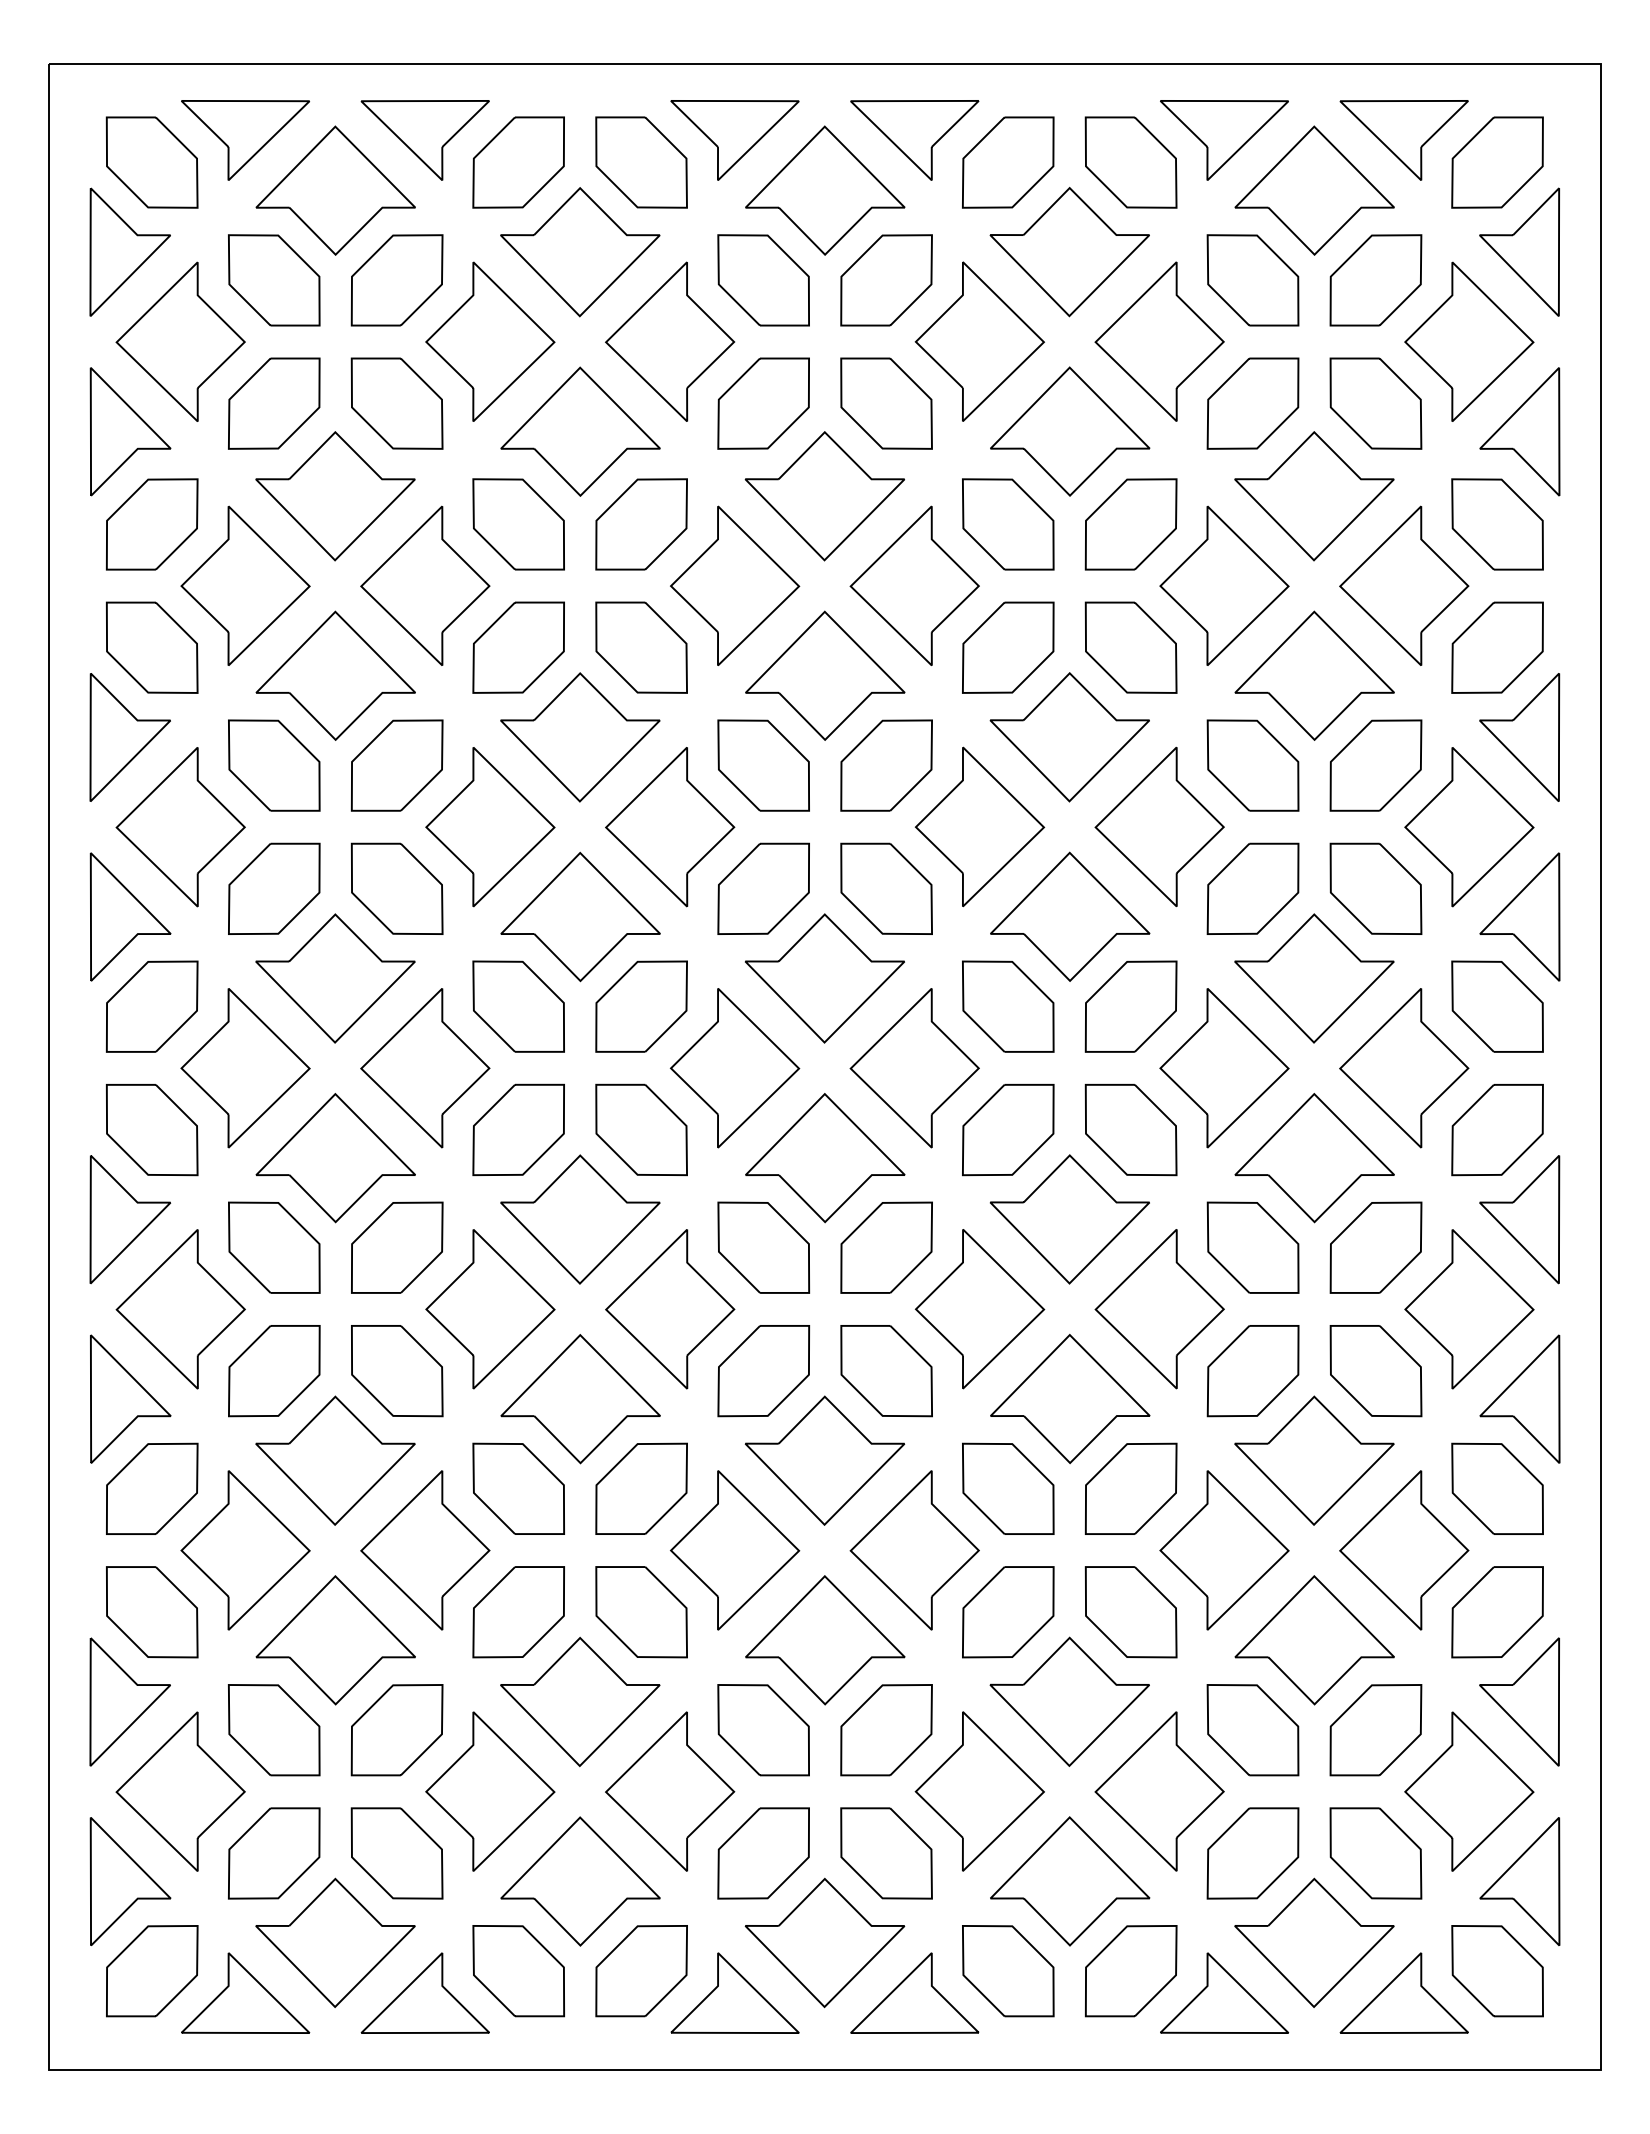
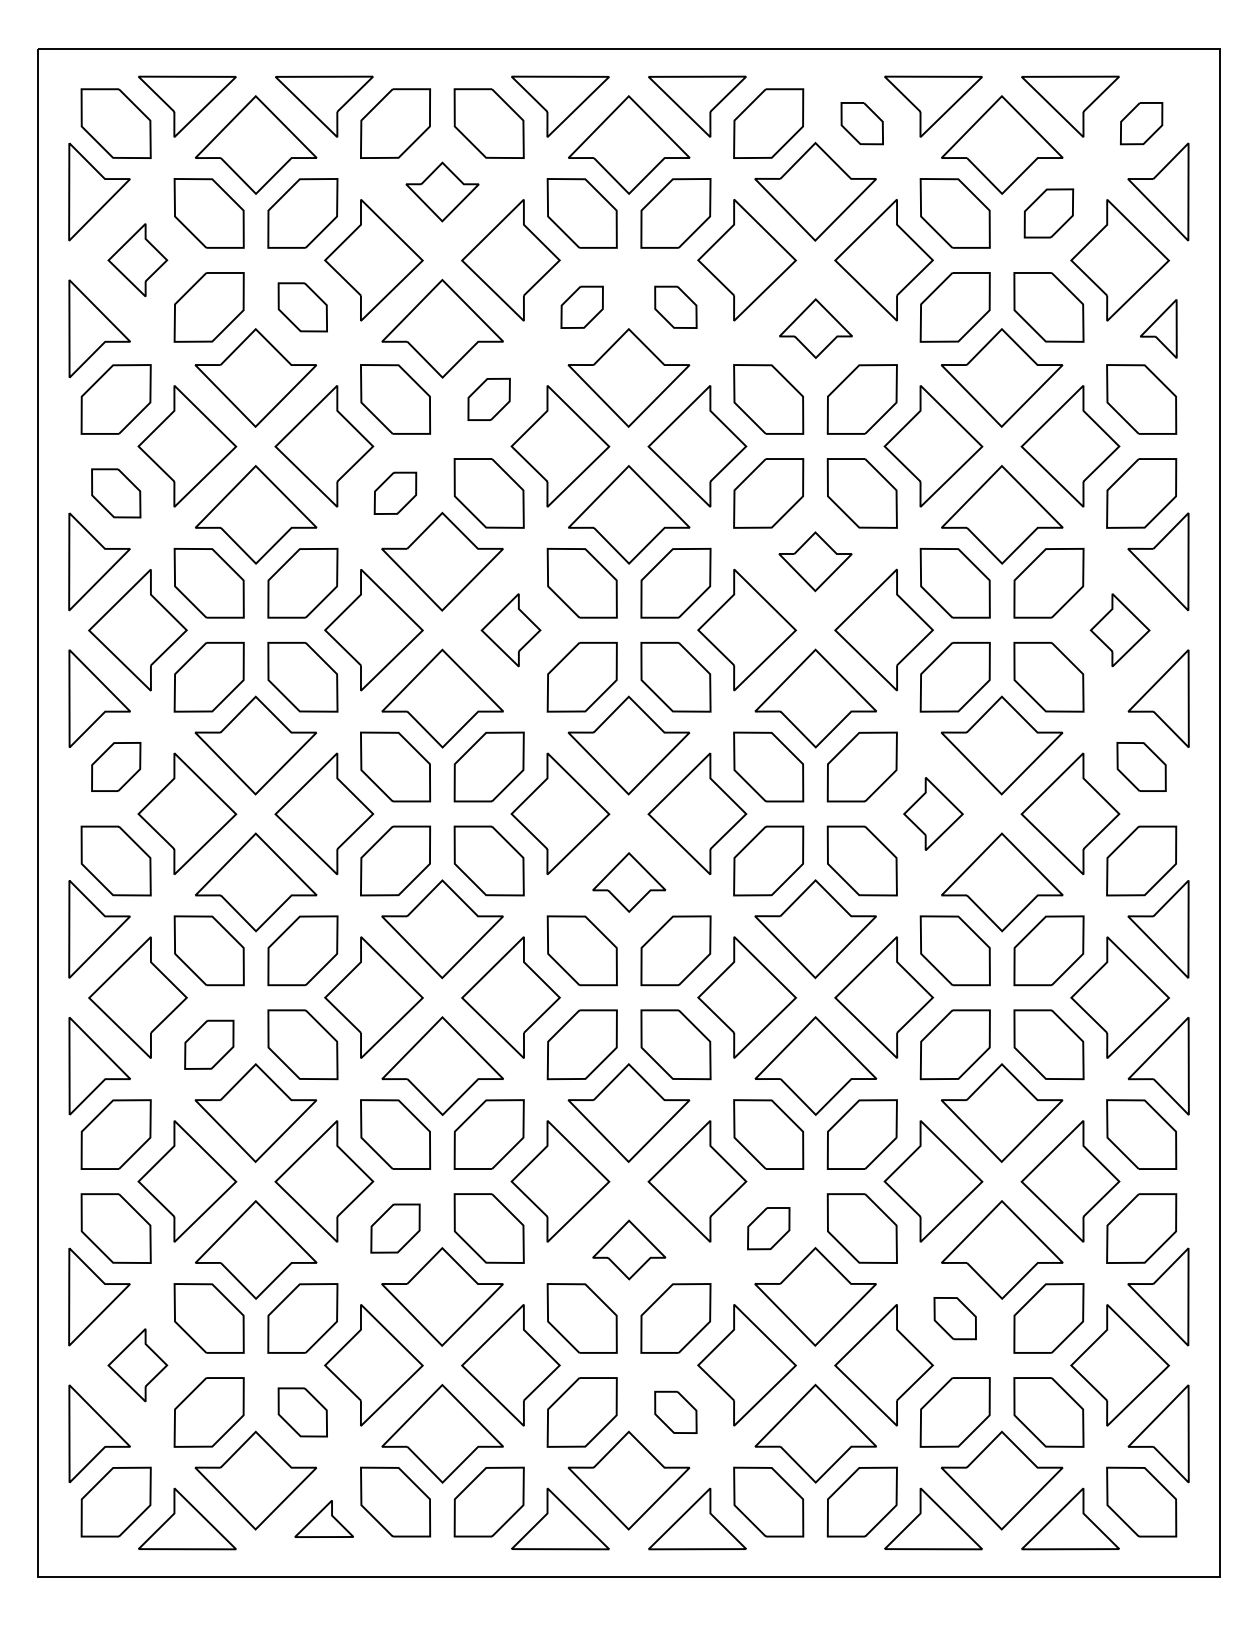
part: (1130, 162) -> (861, 123), size x0.6
part: (1497, 162) -> (1141, 123), size x0.6
part: (580, 252) -> (442, 192), size x0.6
part: (1375, 280) -> (1048, 213), size x0.7
part: (180, 341) -> (137, 260), size x0.6
part: (396, 403) -> (302, 307), size x0.7
part: (763, 403) -> (582, 307), size x0.6
part: (886, 403) -> (675, 307), size x0.6
part: (1070, 431) -> (816, 328), size x0.6
part: (1519, 431) -> (1158, 328), size x0.6
part: (641, 524) -> (489, 399), size x0.6
part: (152, 647) -> (116, 493), size x0.7
part: (518, 647) -> (395, 493), size x0.6
part: (1069, 737) -> (815, 561), size x0.6
part: (670, 827) -> (511, 630), size x0.6
part: (1469, 827) -> (1120, 630), size x0.6
part: (152, 1006) -> (116, 766), size x0.7
part: (1497, 1006) -> (1141, 766), size x0.7
part: (1224, 1068) -> (933, 814), size x0.6
part: (825, 1158) -> (629, 882), size x0.6
part: (274, 1371) -> (209, 1045), size x0.7
part: (518, 1612) -> (395, 1228), size x0.7
part: (1008, 1612) -> (768, 1228), size x0.6
part: (825, 1640) -> (629, 1250), size x0.6
part: (1252, 1730) -> (954, 1318), size x0.6
part: (180, 1791) -> (137, 1365), size x0.6
part: (396, 1853) -> (302, 1412), size x0.7
part: (886, 1853) -> (675, 1412), size x0.6
part: (424, 1992) -> (323, 1518), size x0.6

